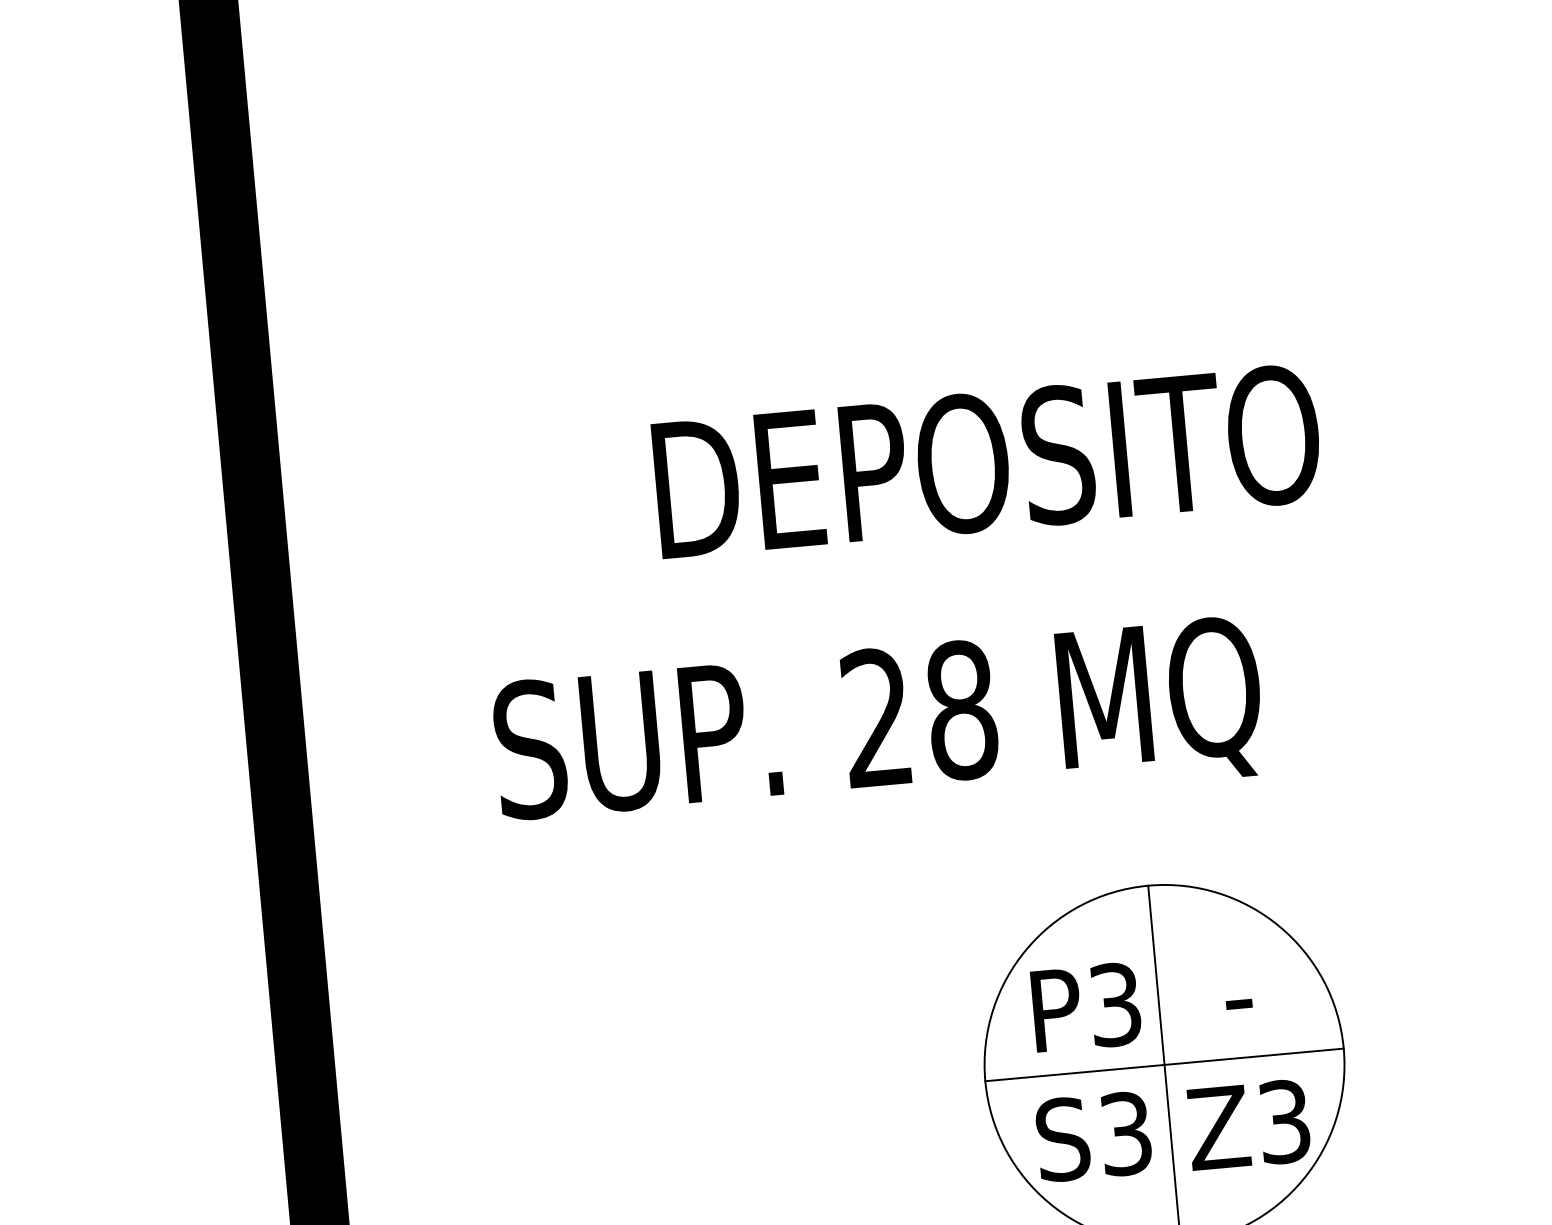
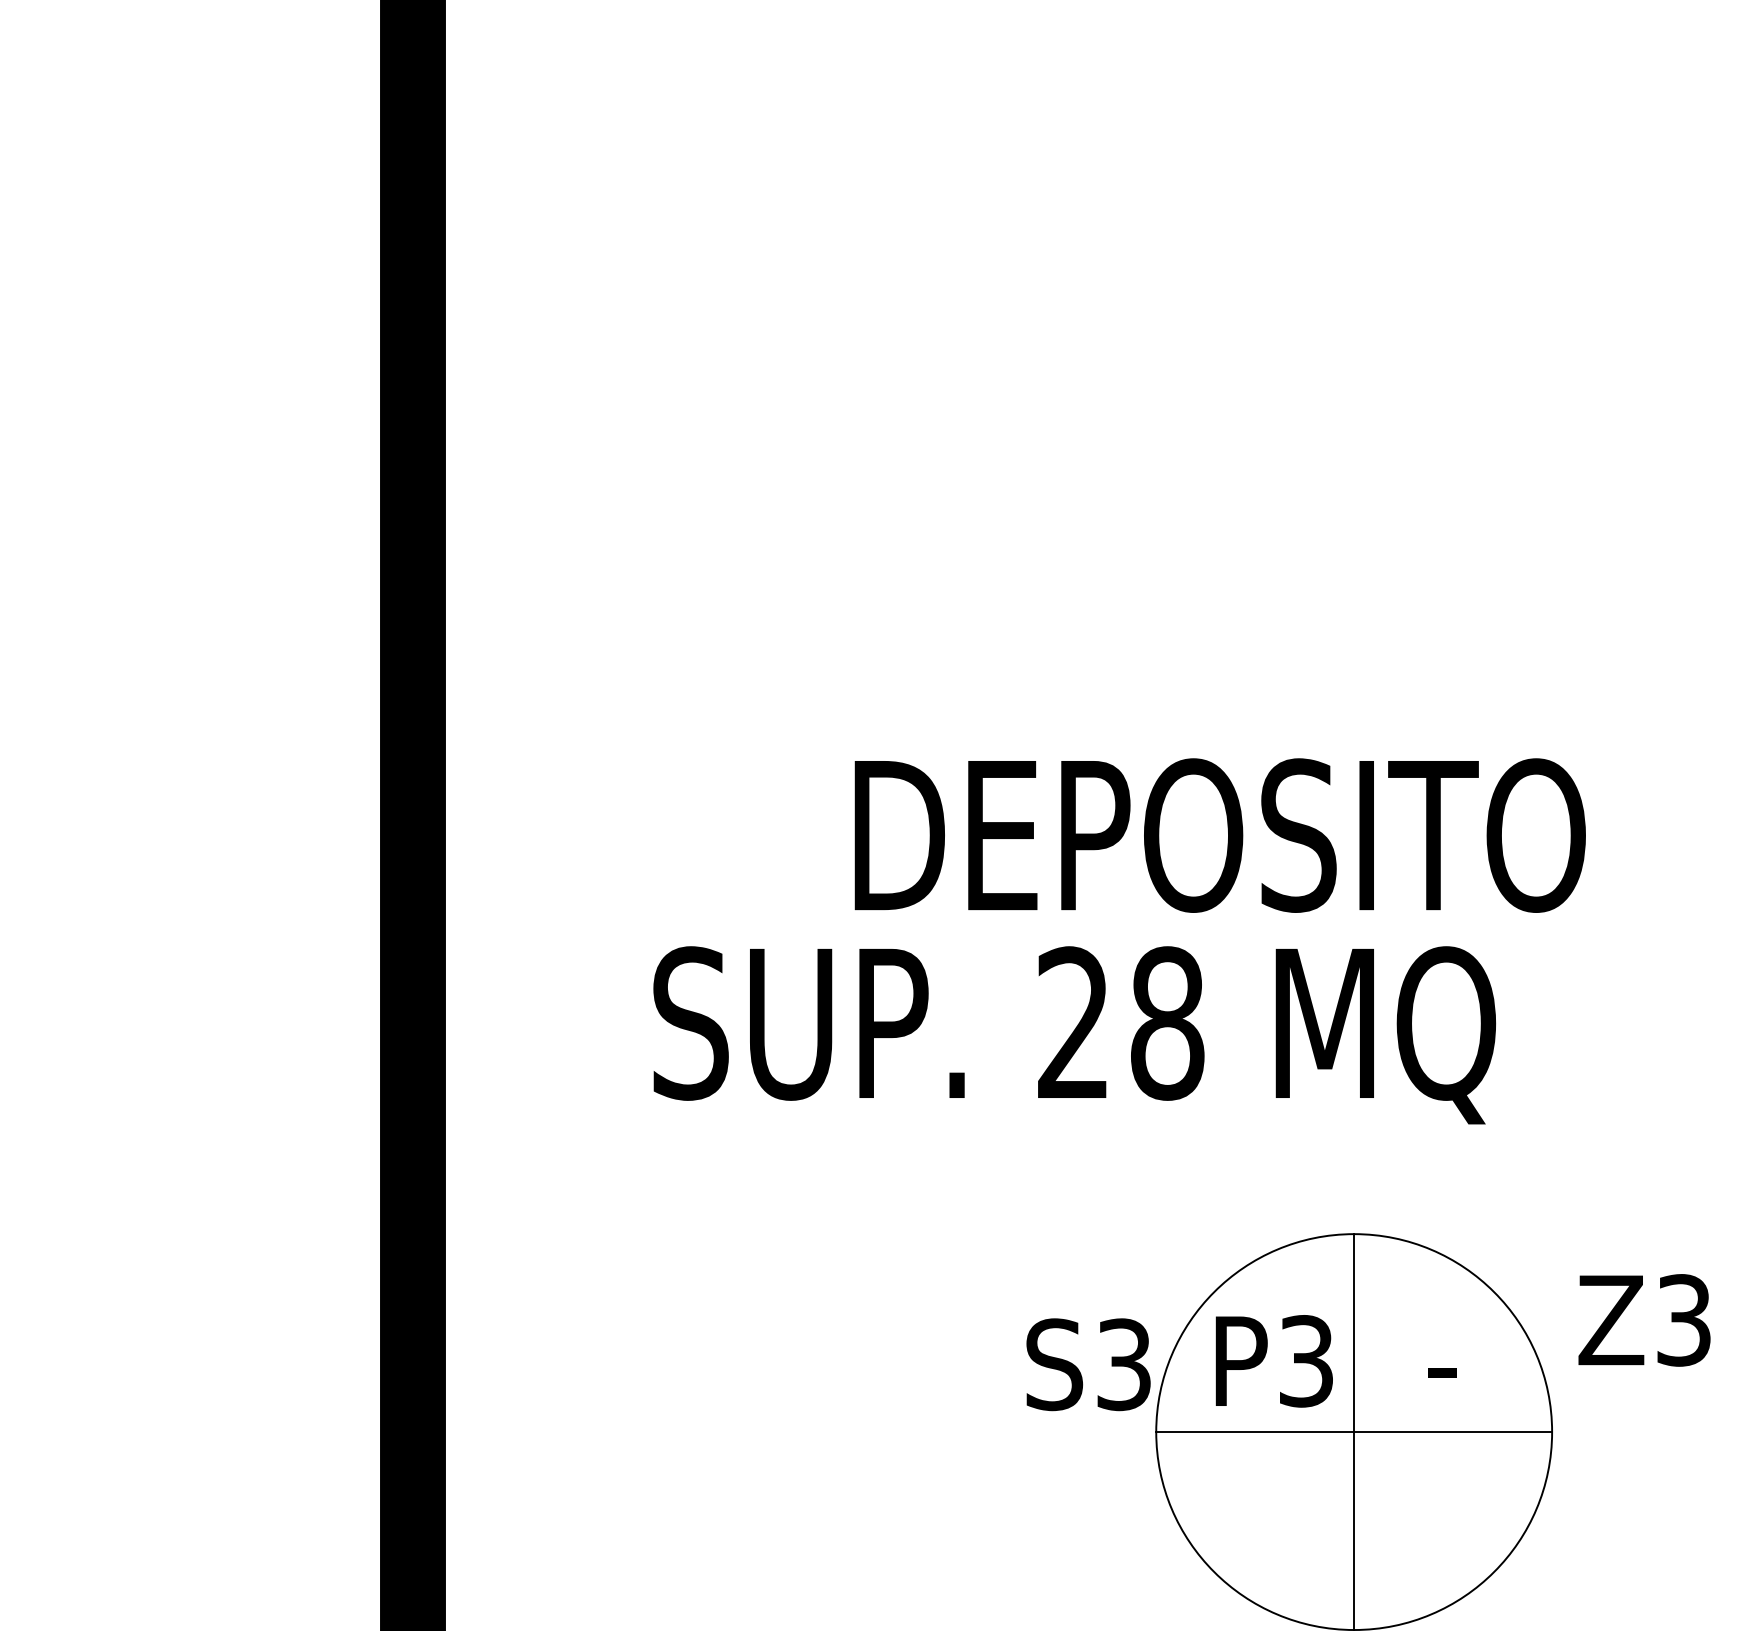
text: (986, 461) -> (1219, 835), moved
text: (1248, 1125) -> (1644, 1320), moved
text: (1093, 1136) -> (1088, 1364), moved

